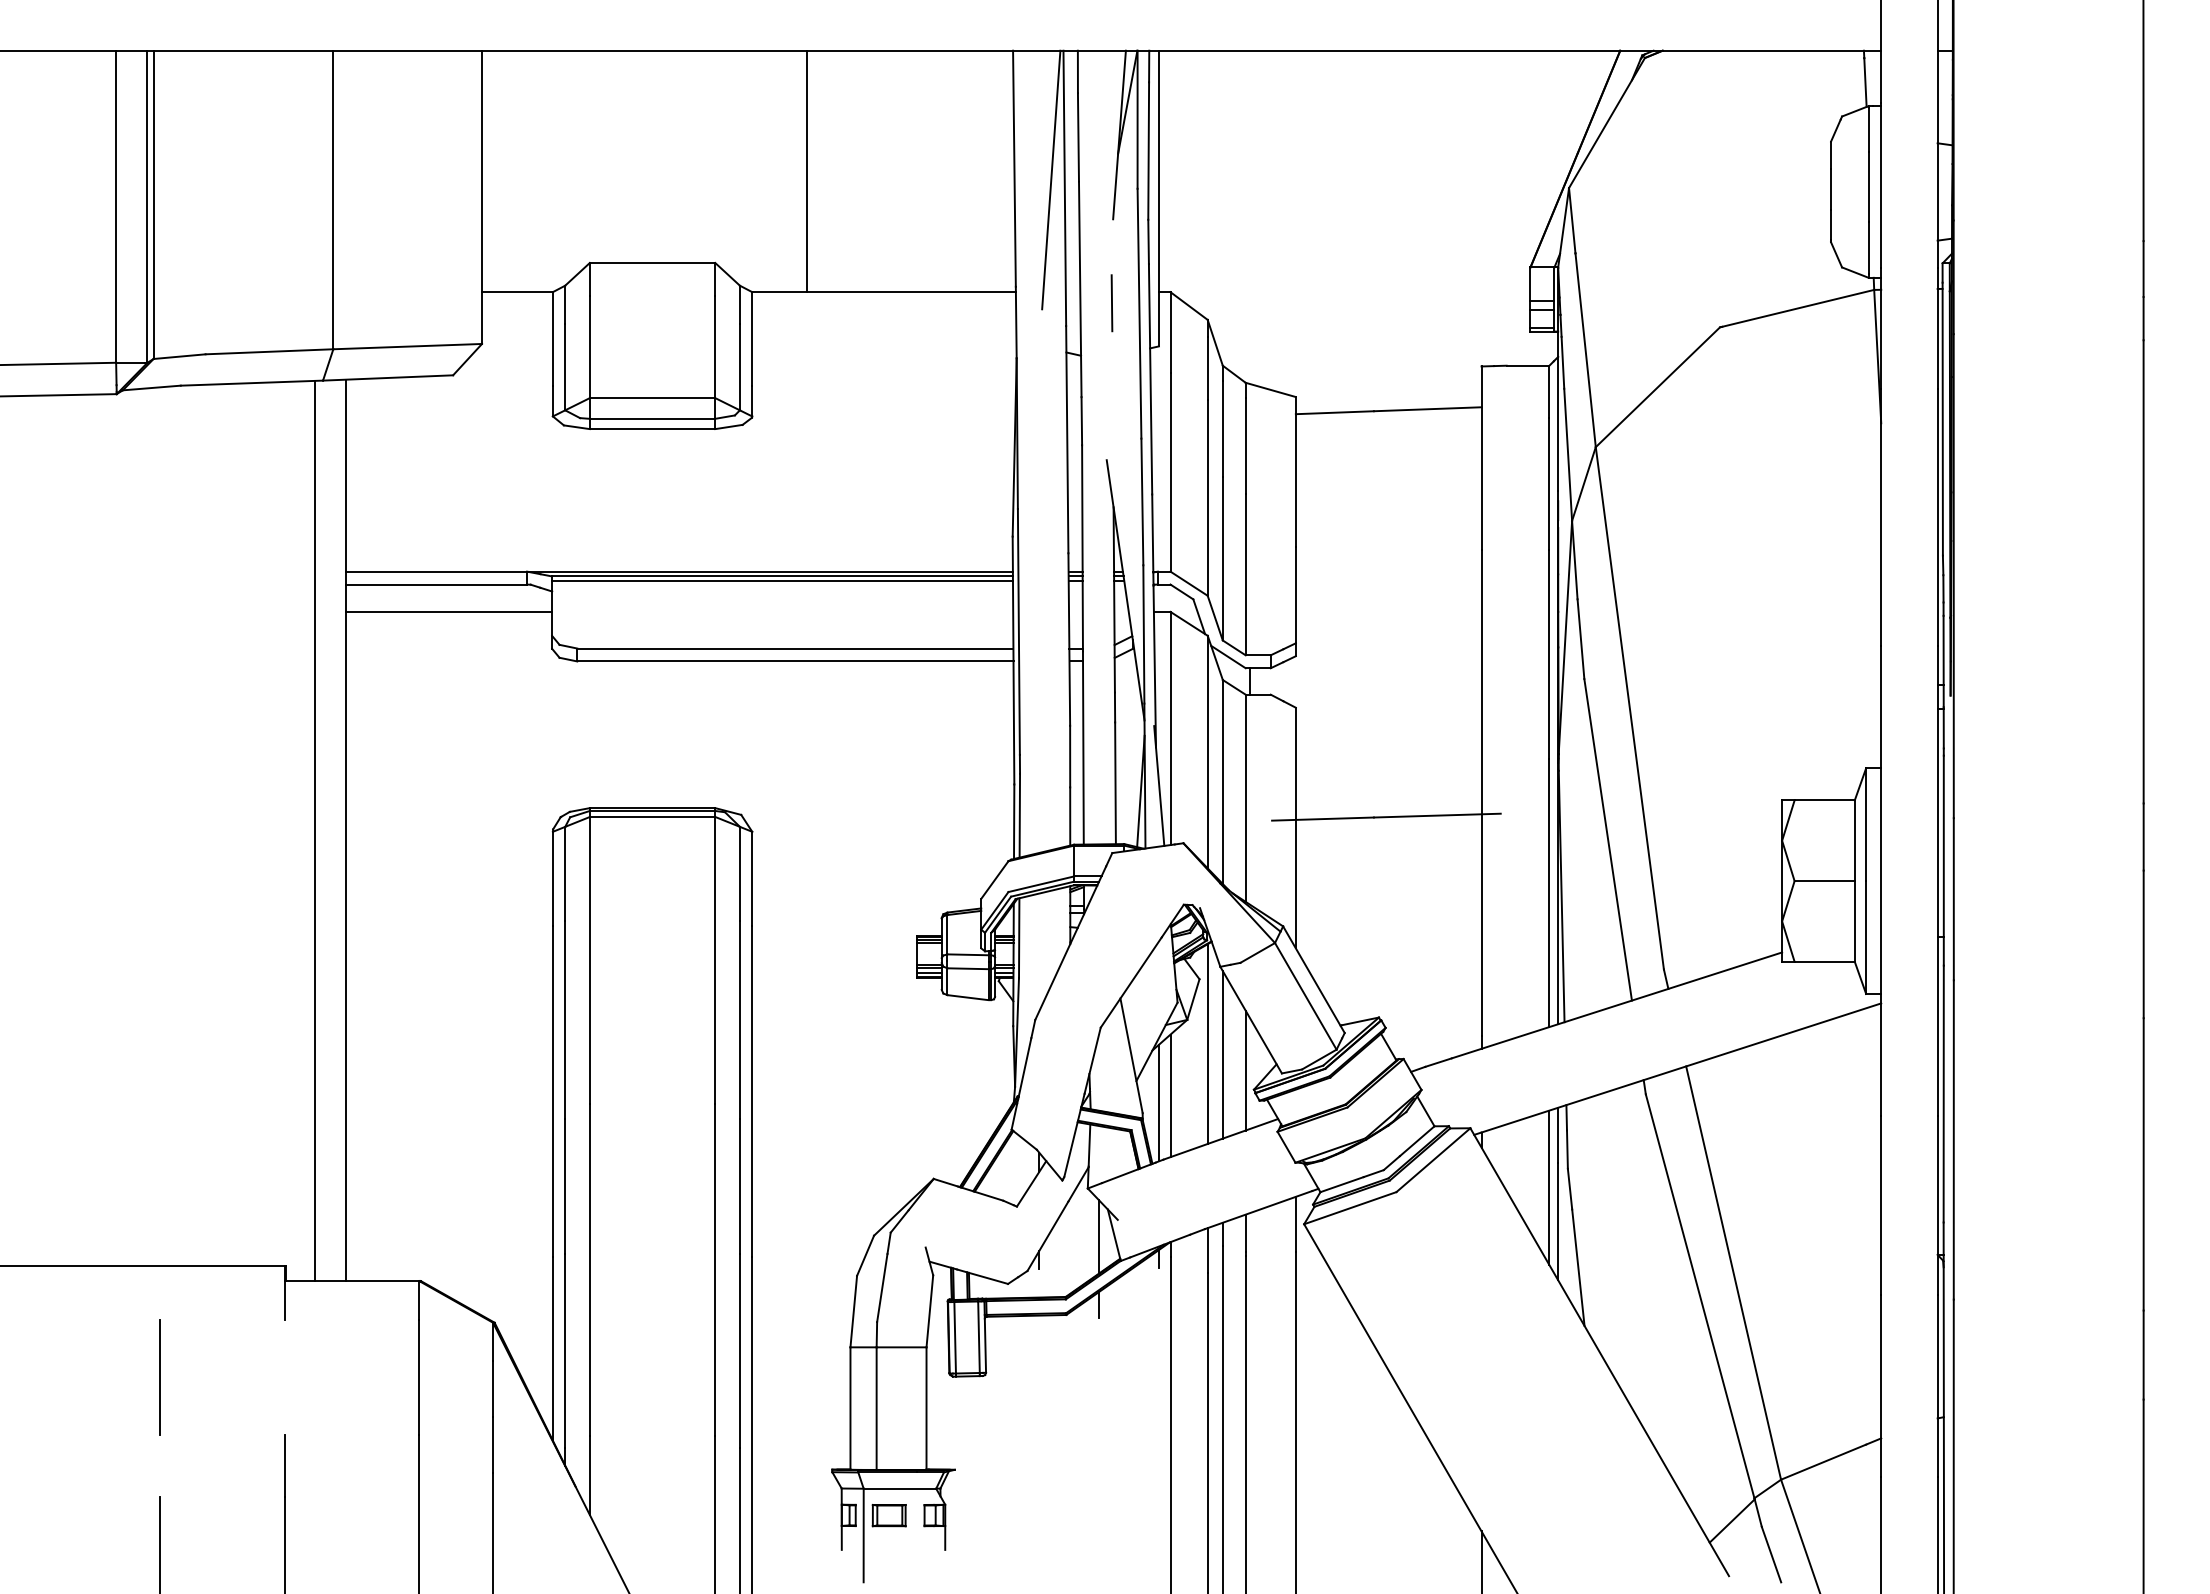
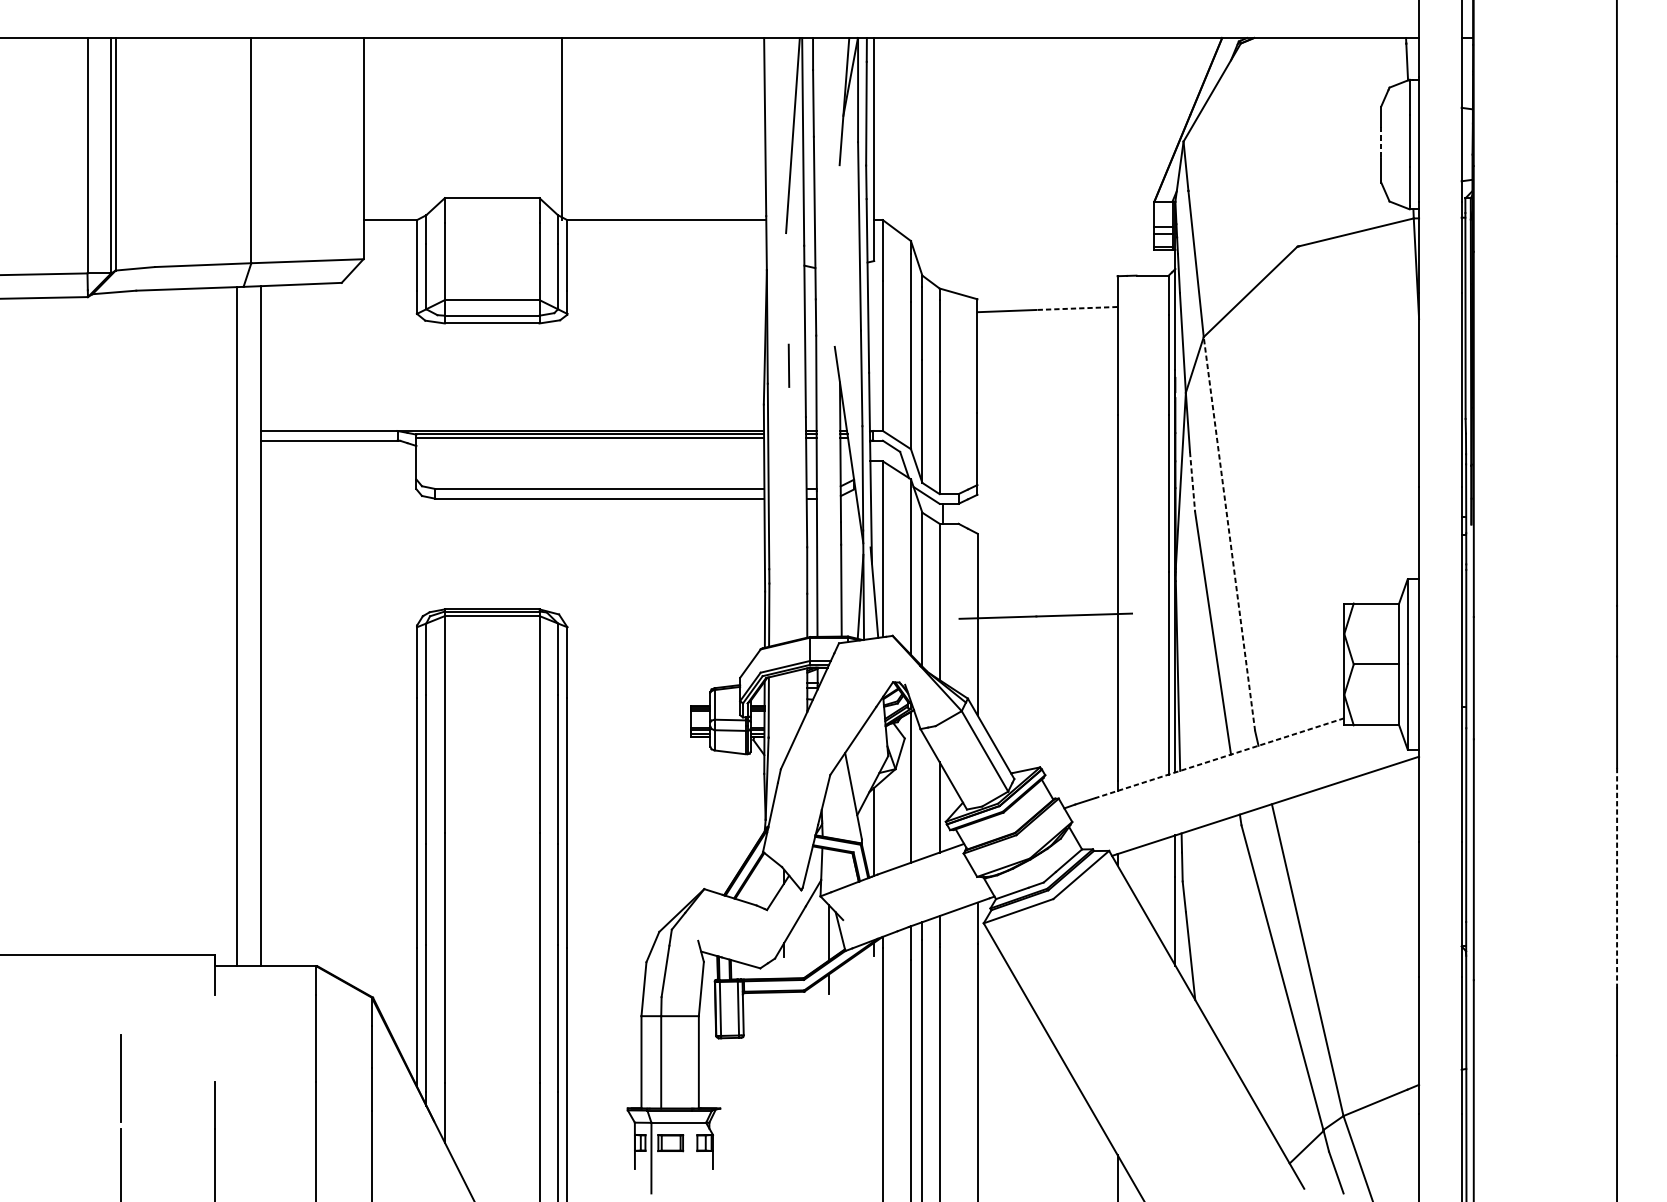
line: (807, 171) -> (562, 129), moved
line: (1831, 189) -> (1381, 142), solid -> dashed
line: (1111, 303) -> (788, 366), moved
line: (1427, 409) -> (1076, 308), solid -> dashed
line: (449, 611) -> (338, 461), removed
line: (1580, 639) -> (1192, 482), solid -> dashed
line: (1629, 707) -> (1229, 533), solid -> dashed
line: (1616, 1005) -> (1219, 758), solid -> dashed
line: (1222, 1054) -> (922, 795), removed
line: (1170, 1095) -> (882, 826), removed
line: (2143, 1164) -> (1616, 878), solid -> dashed
line: (1549, 1187) -> (1168, 895), removed
line: (159, 1377) -> (120, 1078), moved

